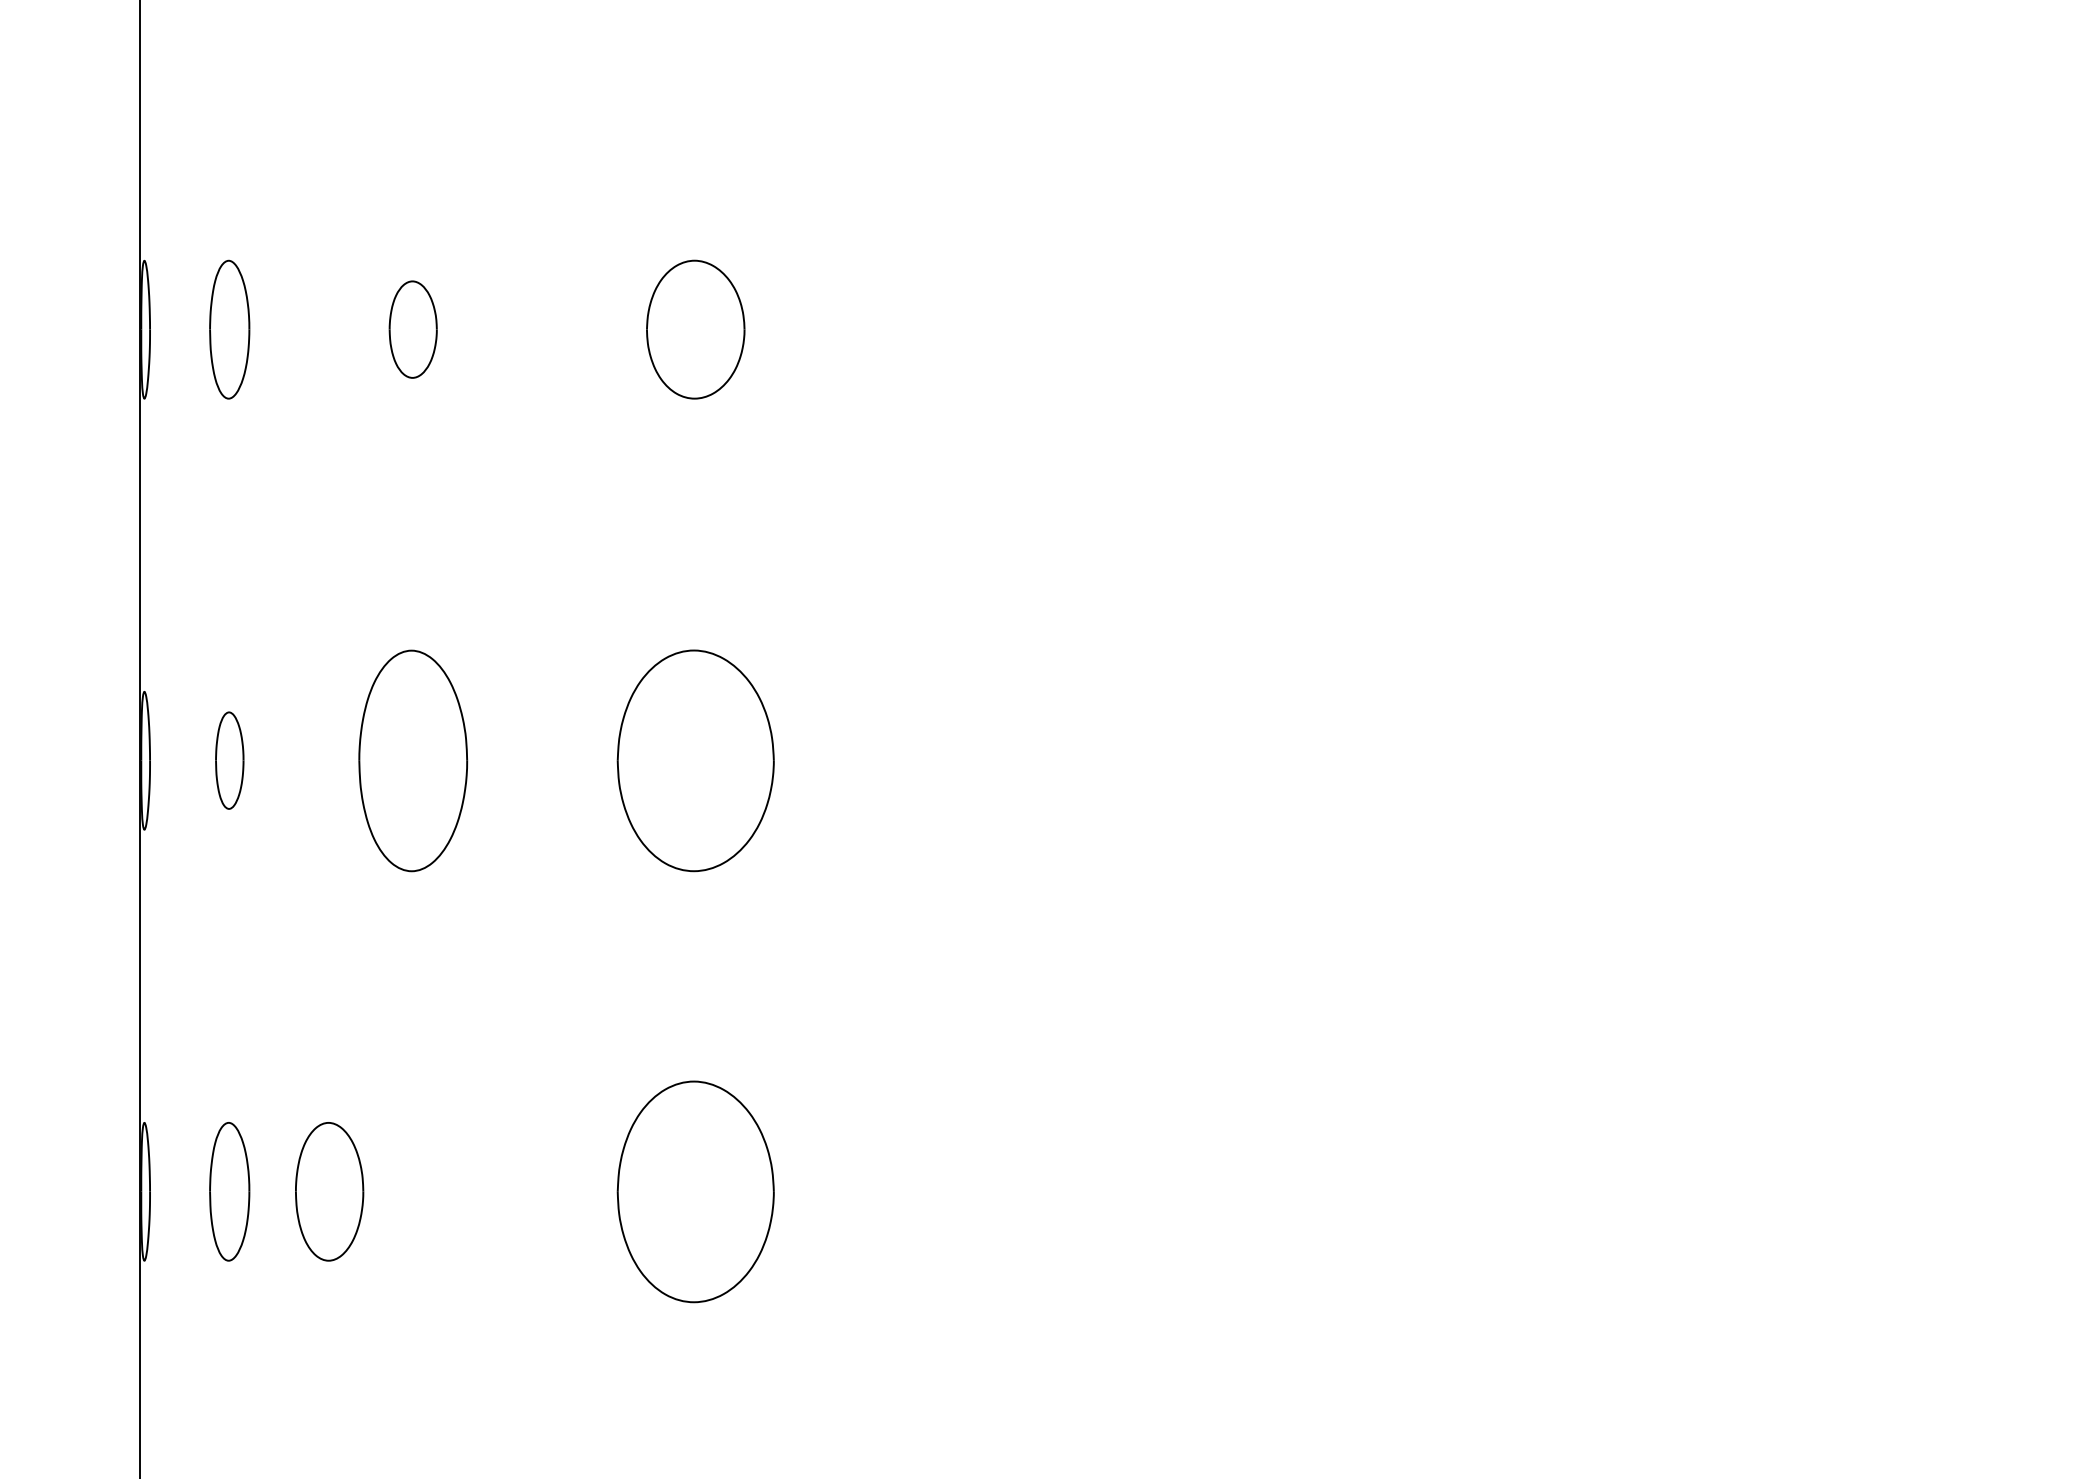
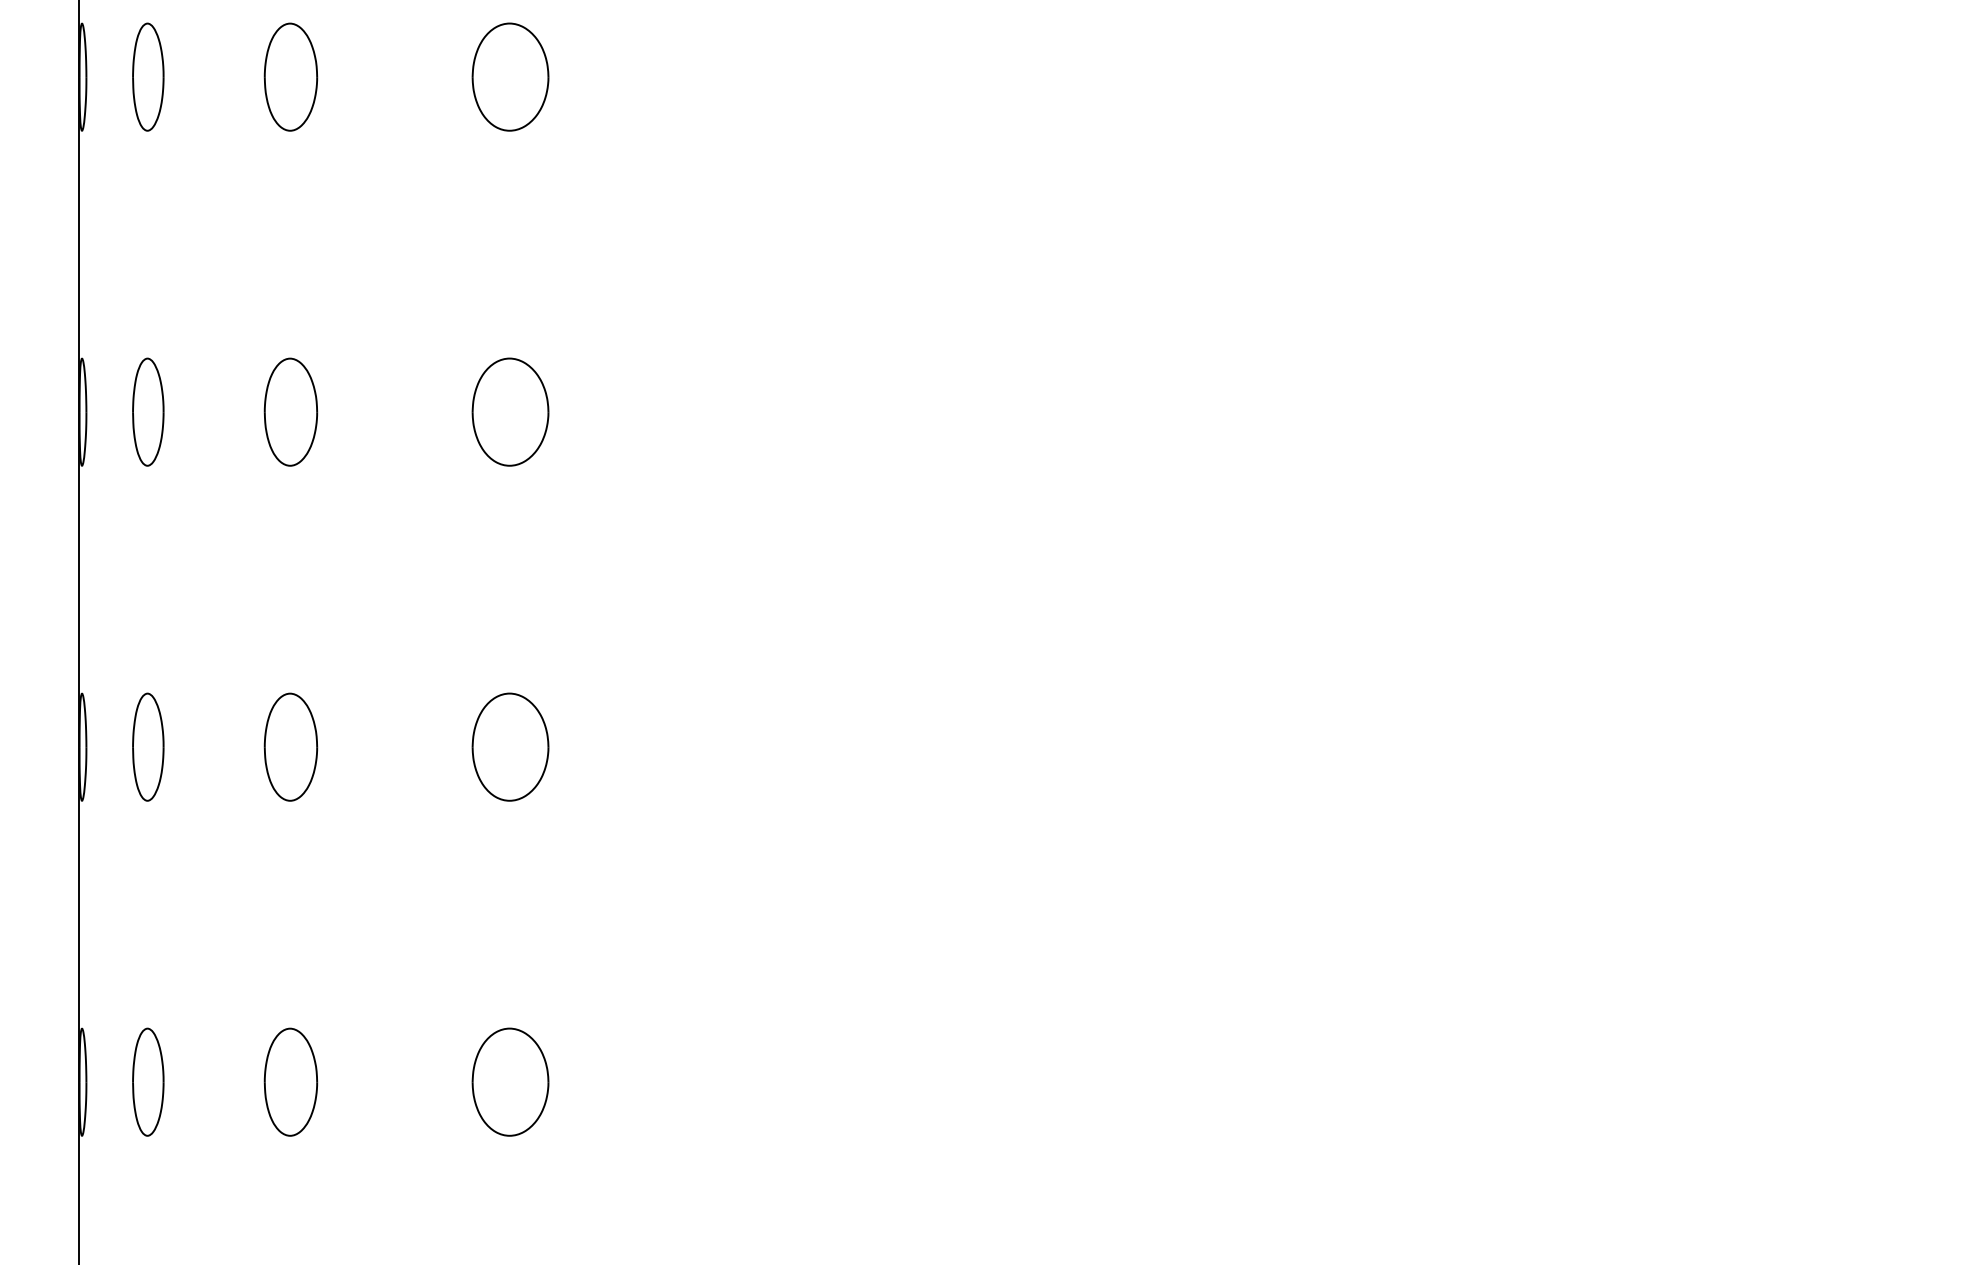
part: (412, 328) -> (290, 411), size x1.43
part: (229, 759) -> (148, 746), size x1.43
part: (412, 759) -> (290, 746), size x0.62
part: (695, 759) -> (510, 746), size x0.62
part: (329, 1190) -> (290, 1081), moved
part: (695, 1190) -> (510, 1081), size x0.62

